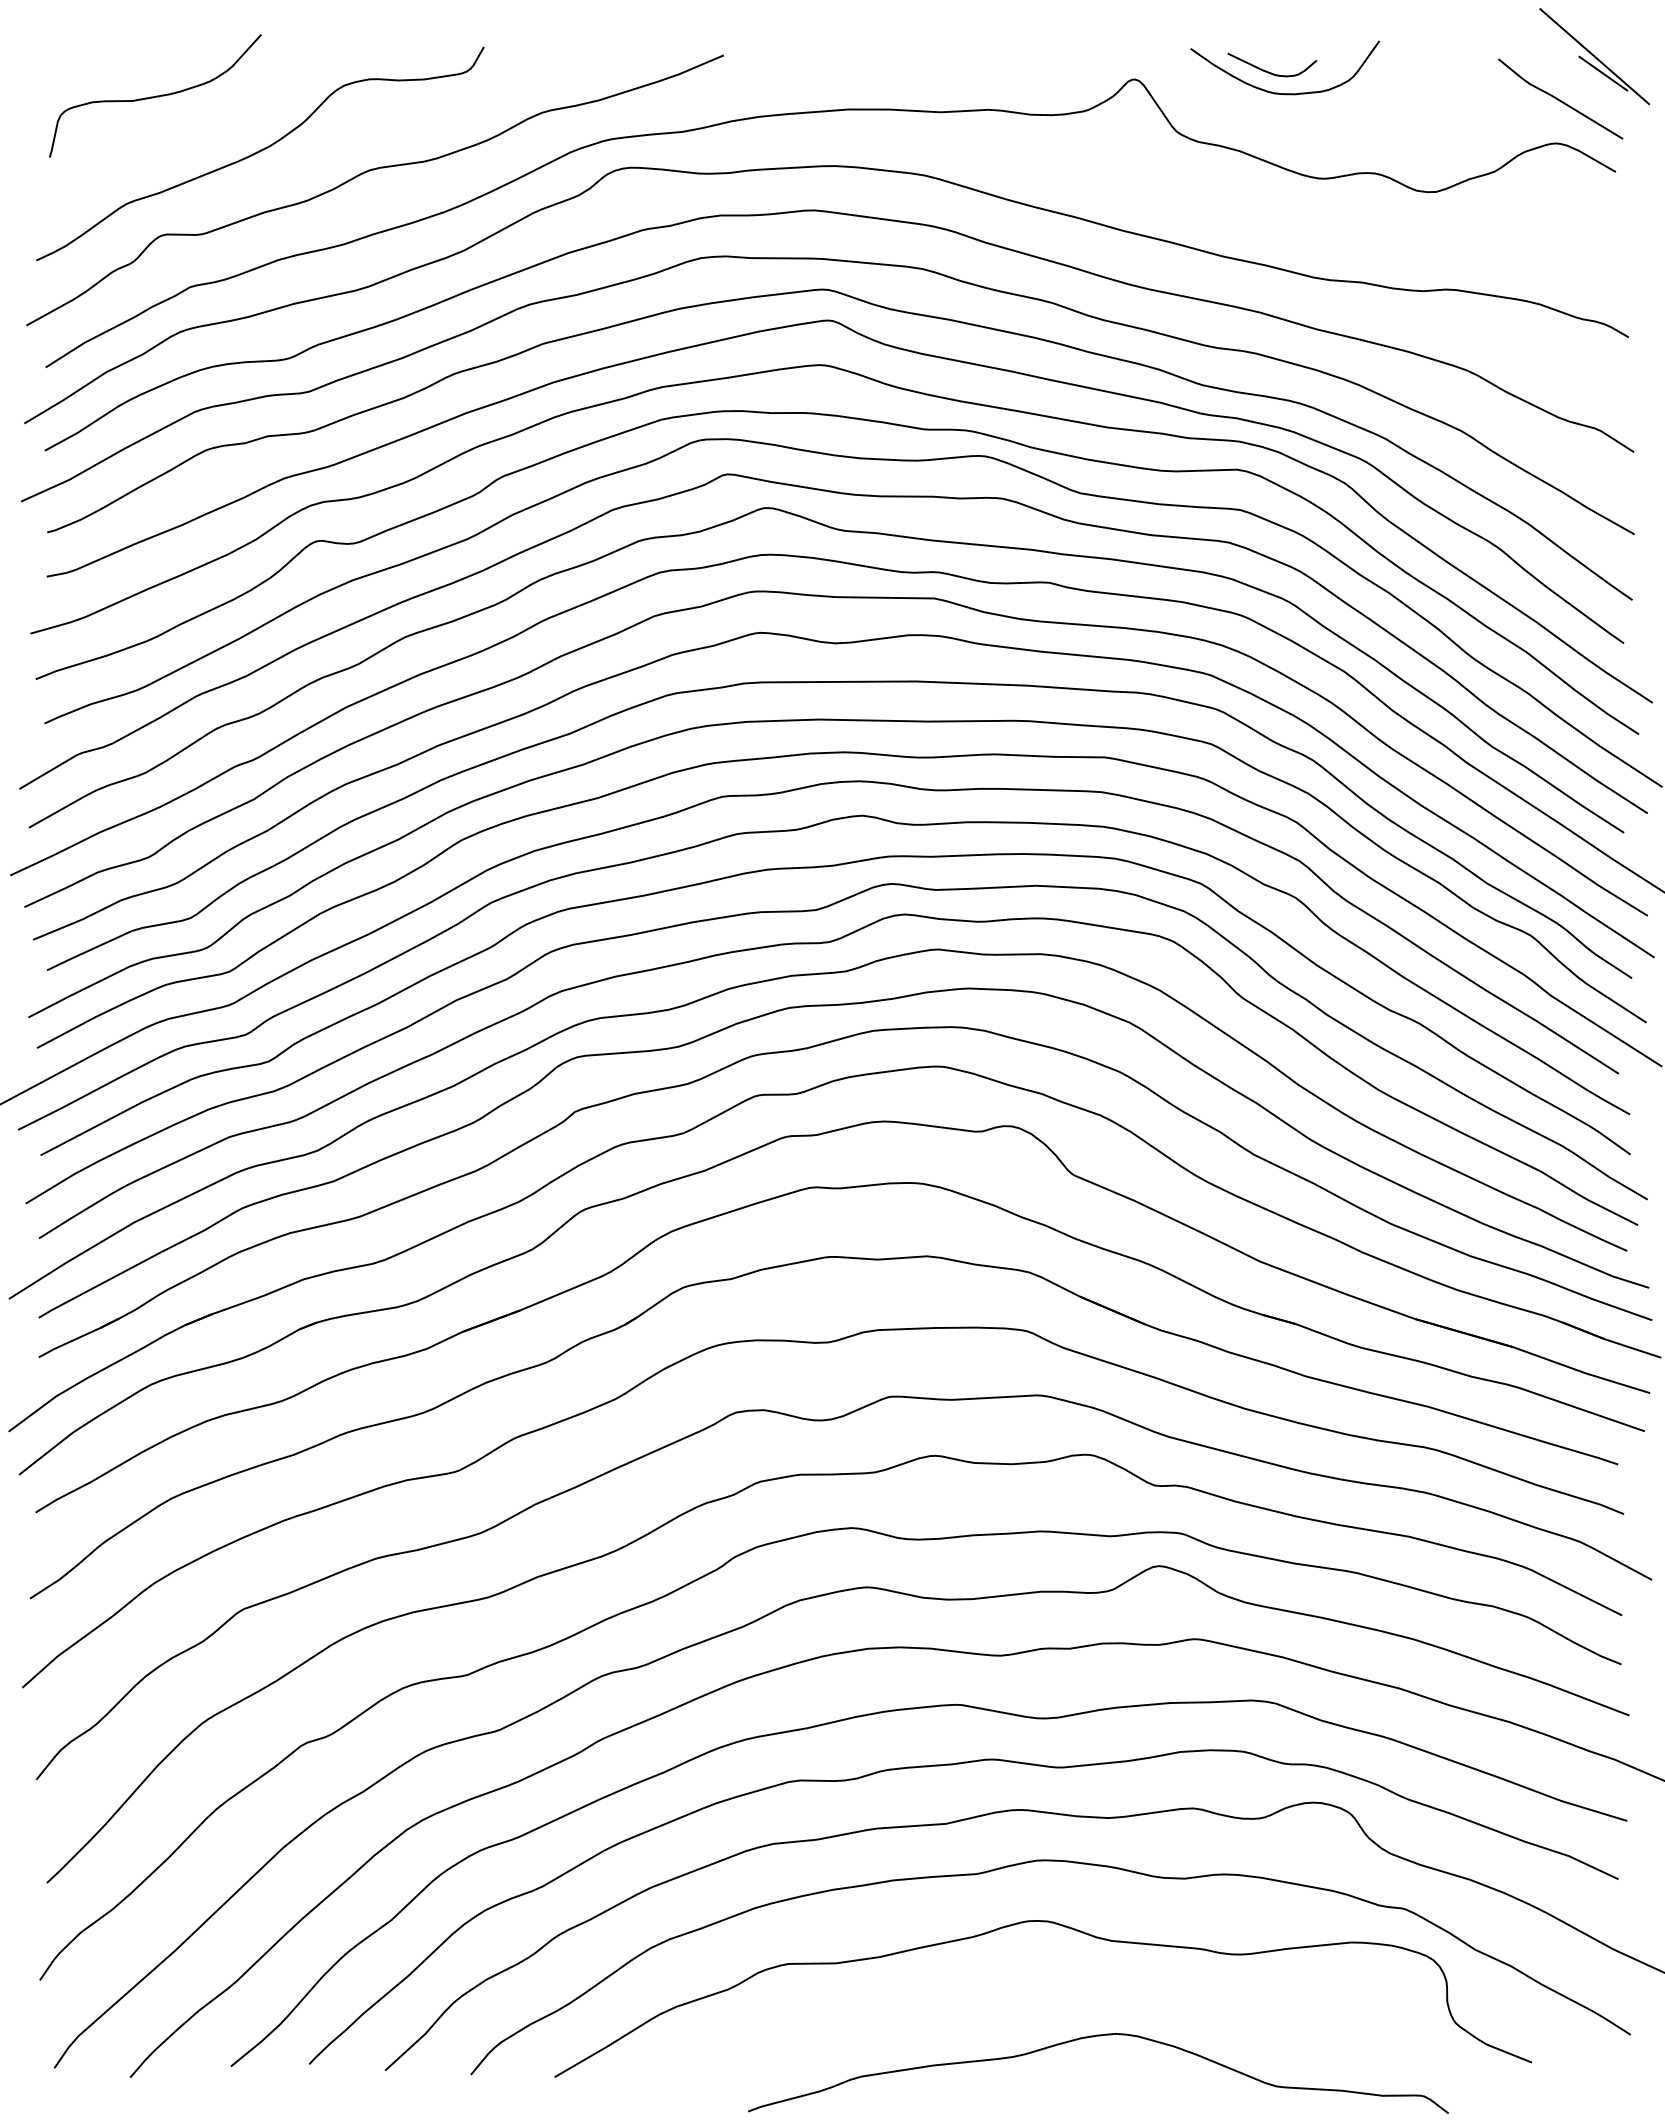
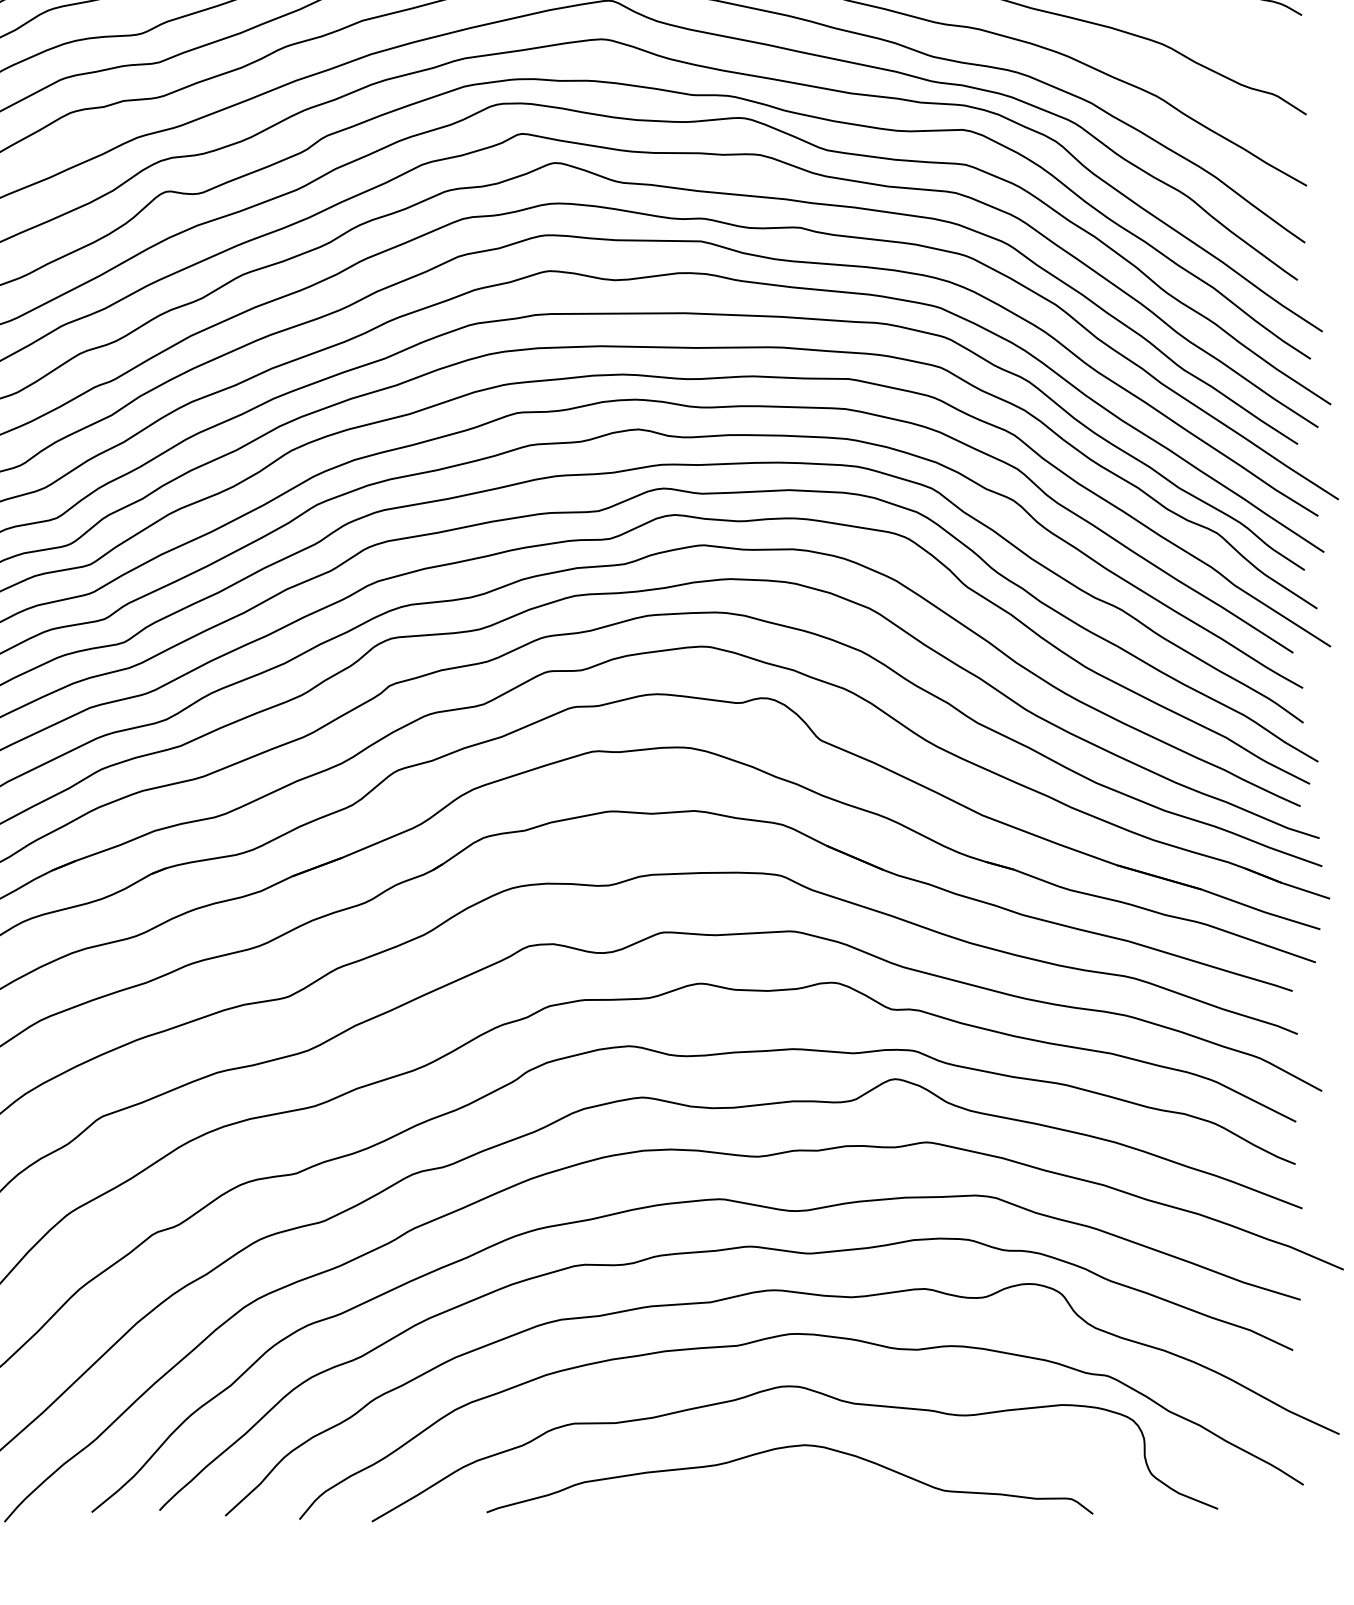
curve: (1093, 2037) -> (785, 1448), moved

